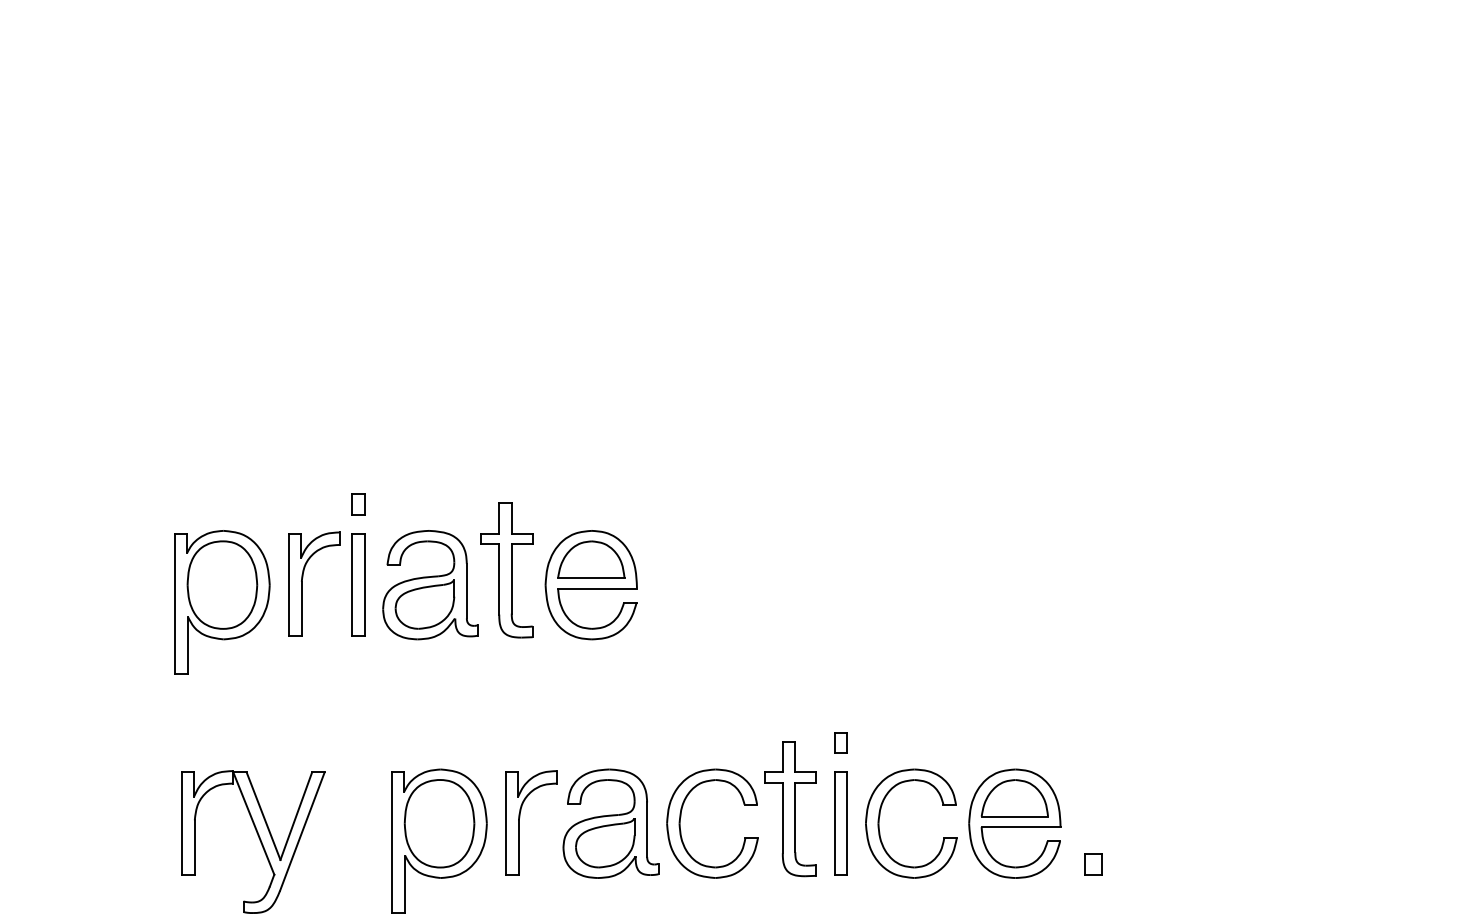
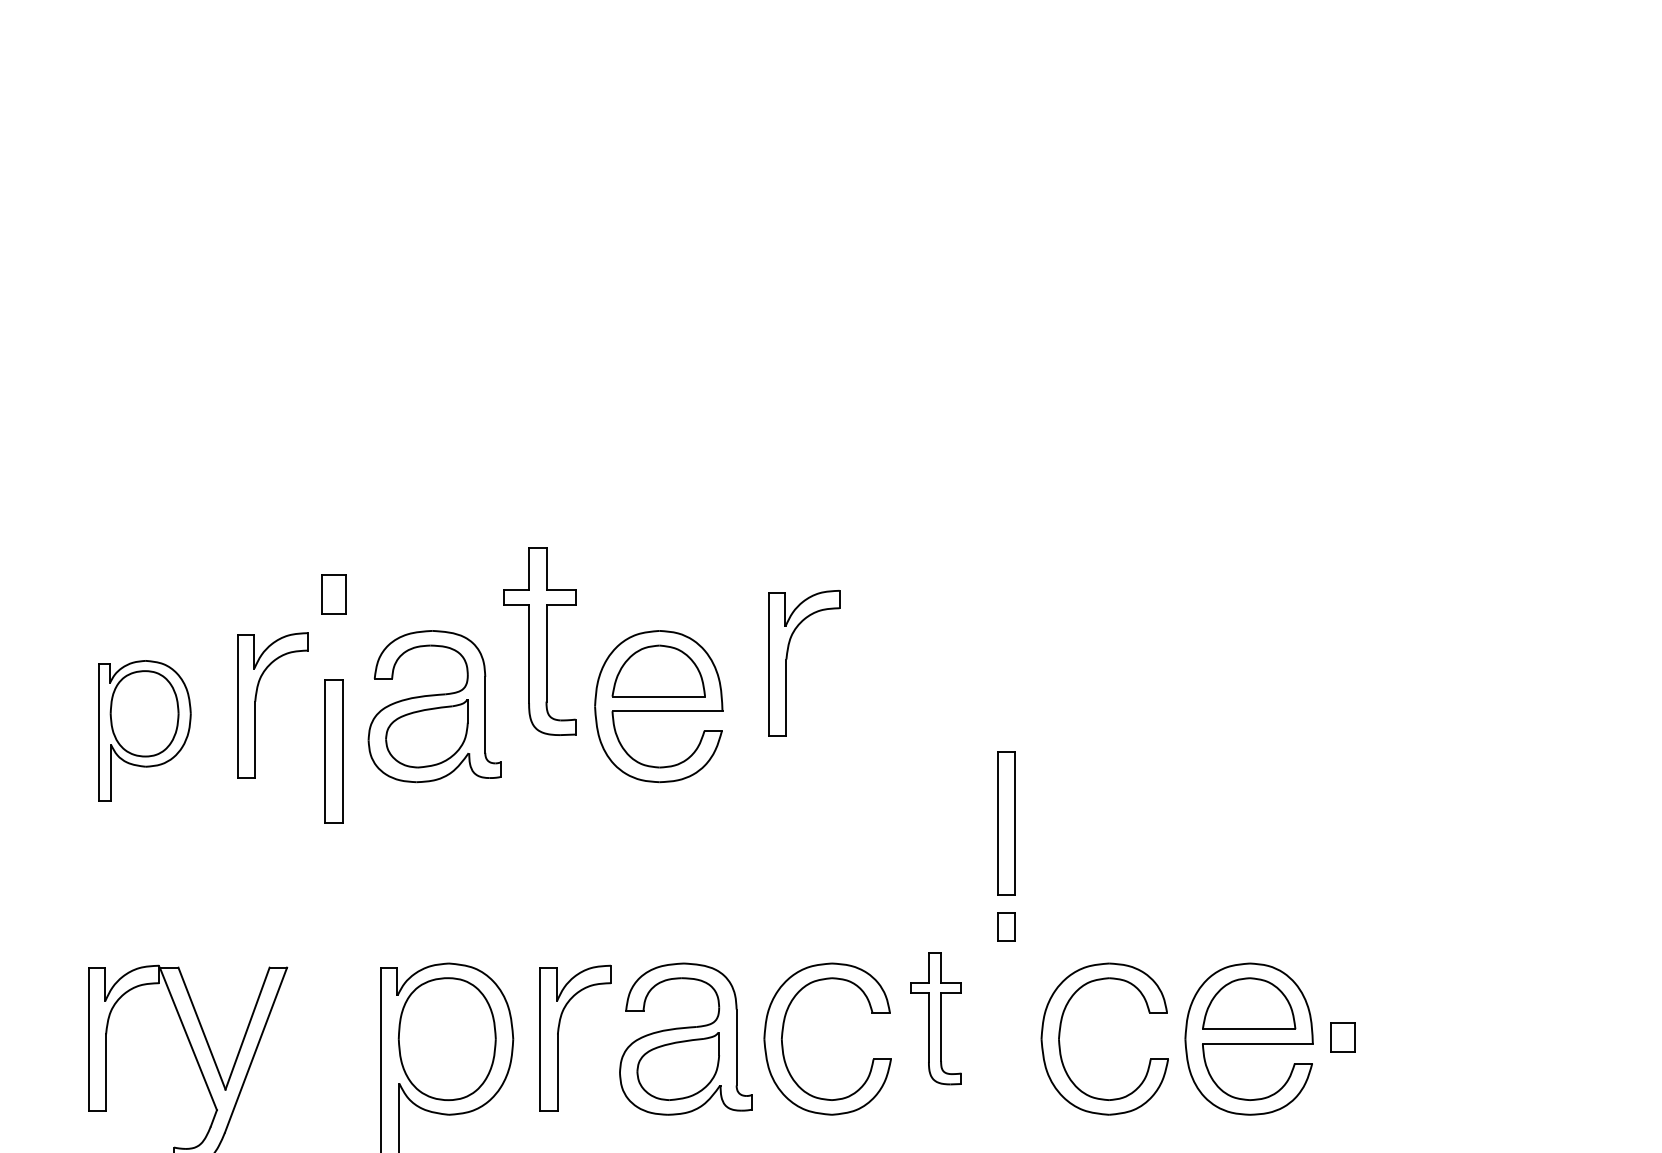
part: (358, 504) -> (334, 594), size x1.4
part: (683, 553) -> (787, 662), added
part: (506, 570) -> (539, 641), moved
part: (358, 584) -> (334, 750), moved
part: (222, 602) -> (144, 730), size x0.7
part: (790, 809) -> (936, 1019), size x0.7
part: (840, 823) -> (1006, 822), moved
part: (1093, 864) -> (1343, 1037), moved

